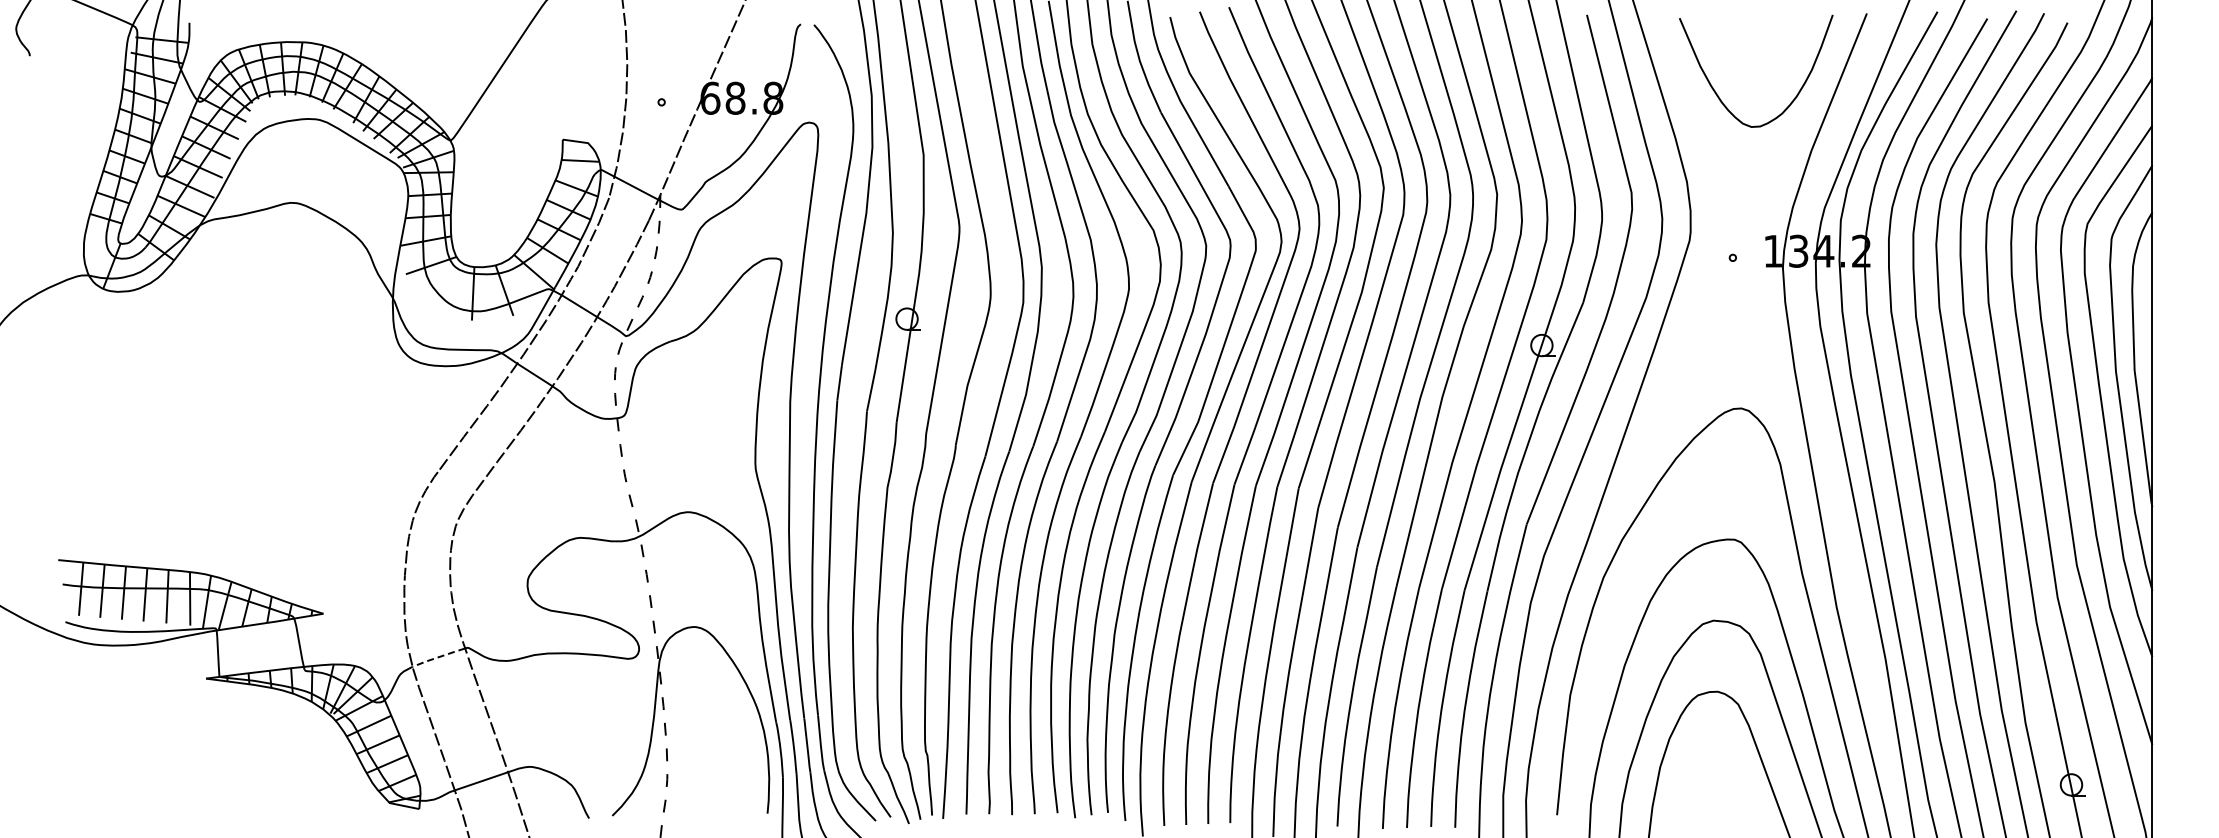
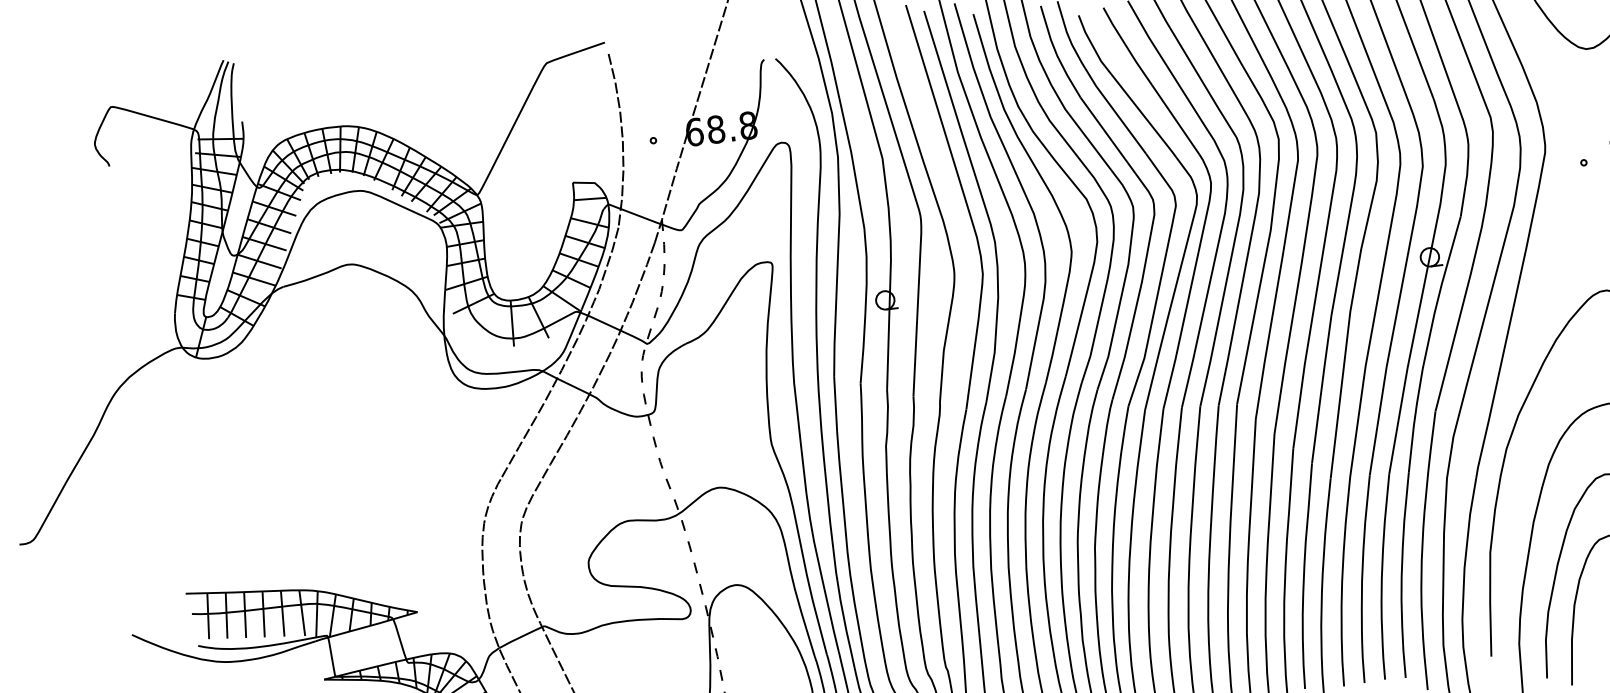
line: (438, 657) -> (520, 637), dashed -> solid

